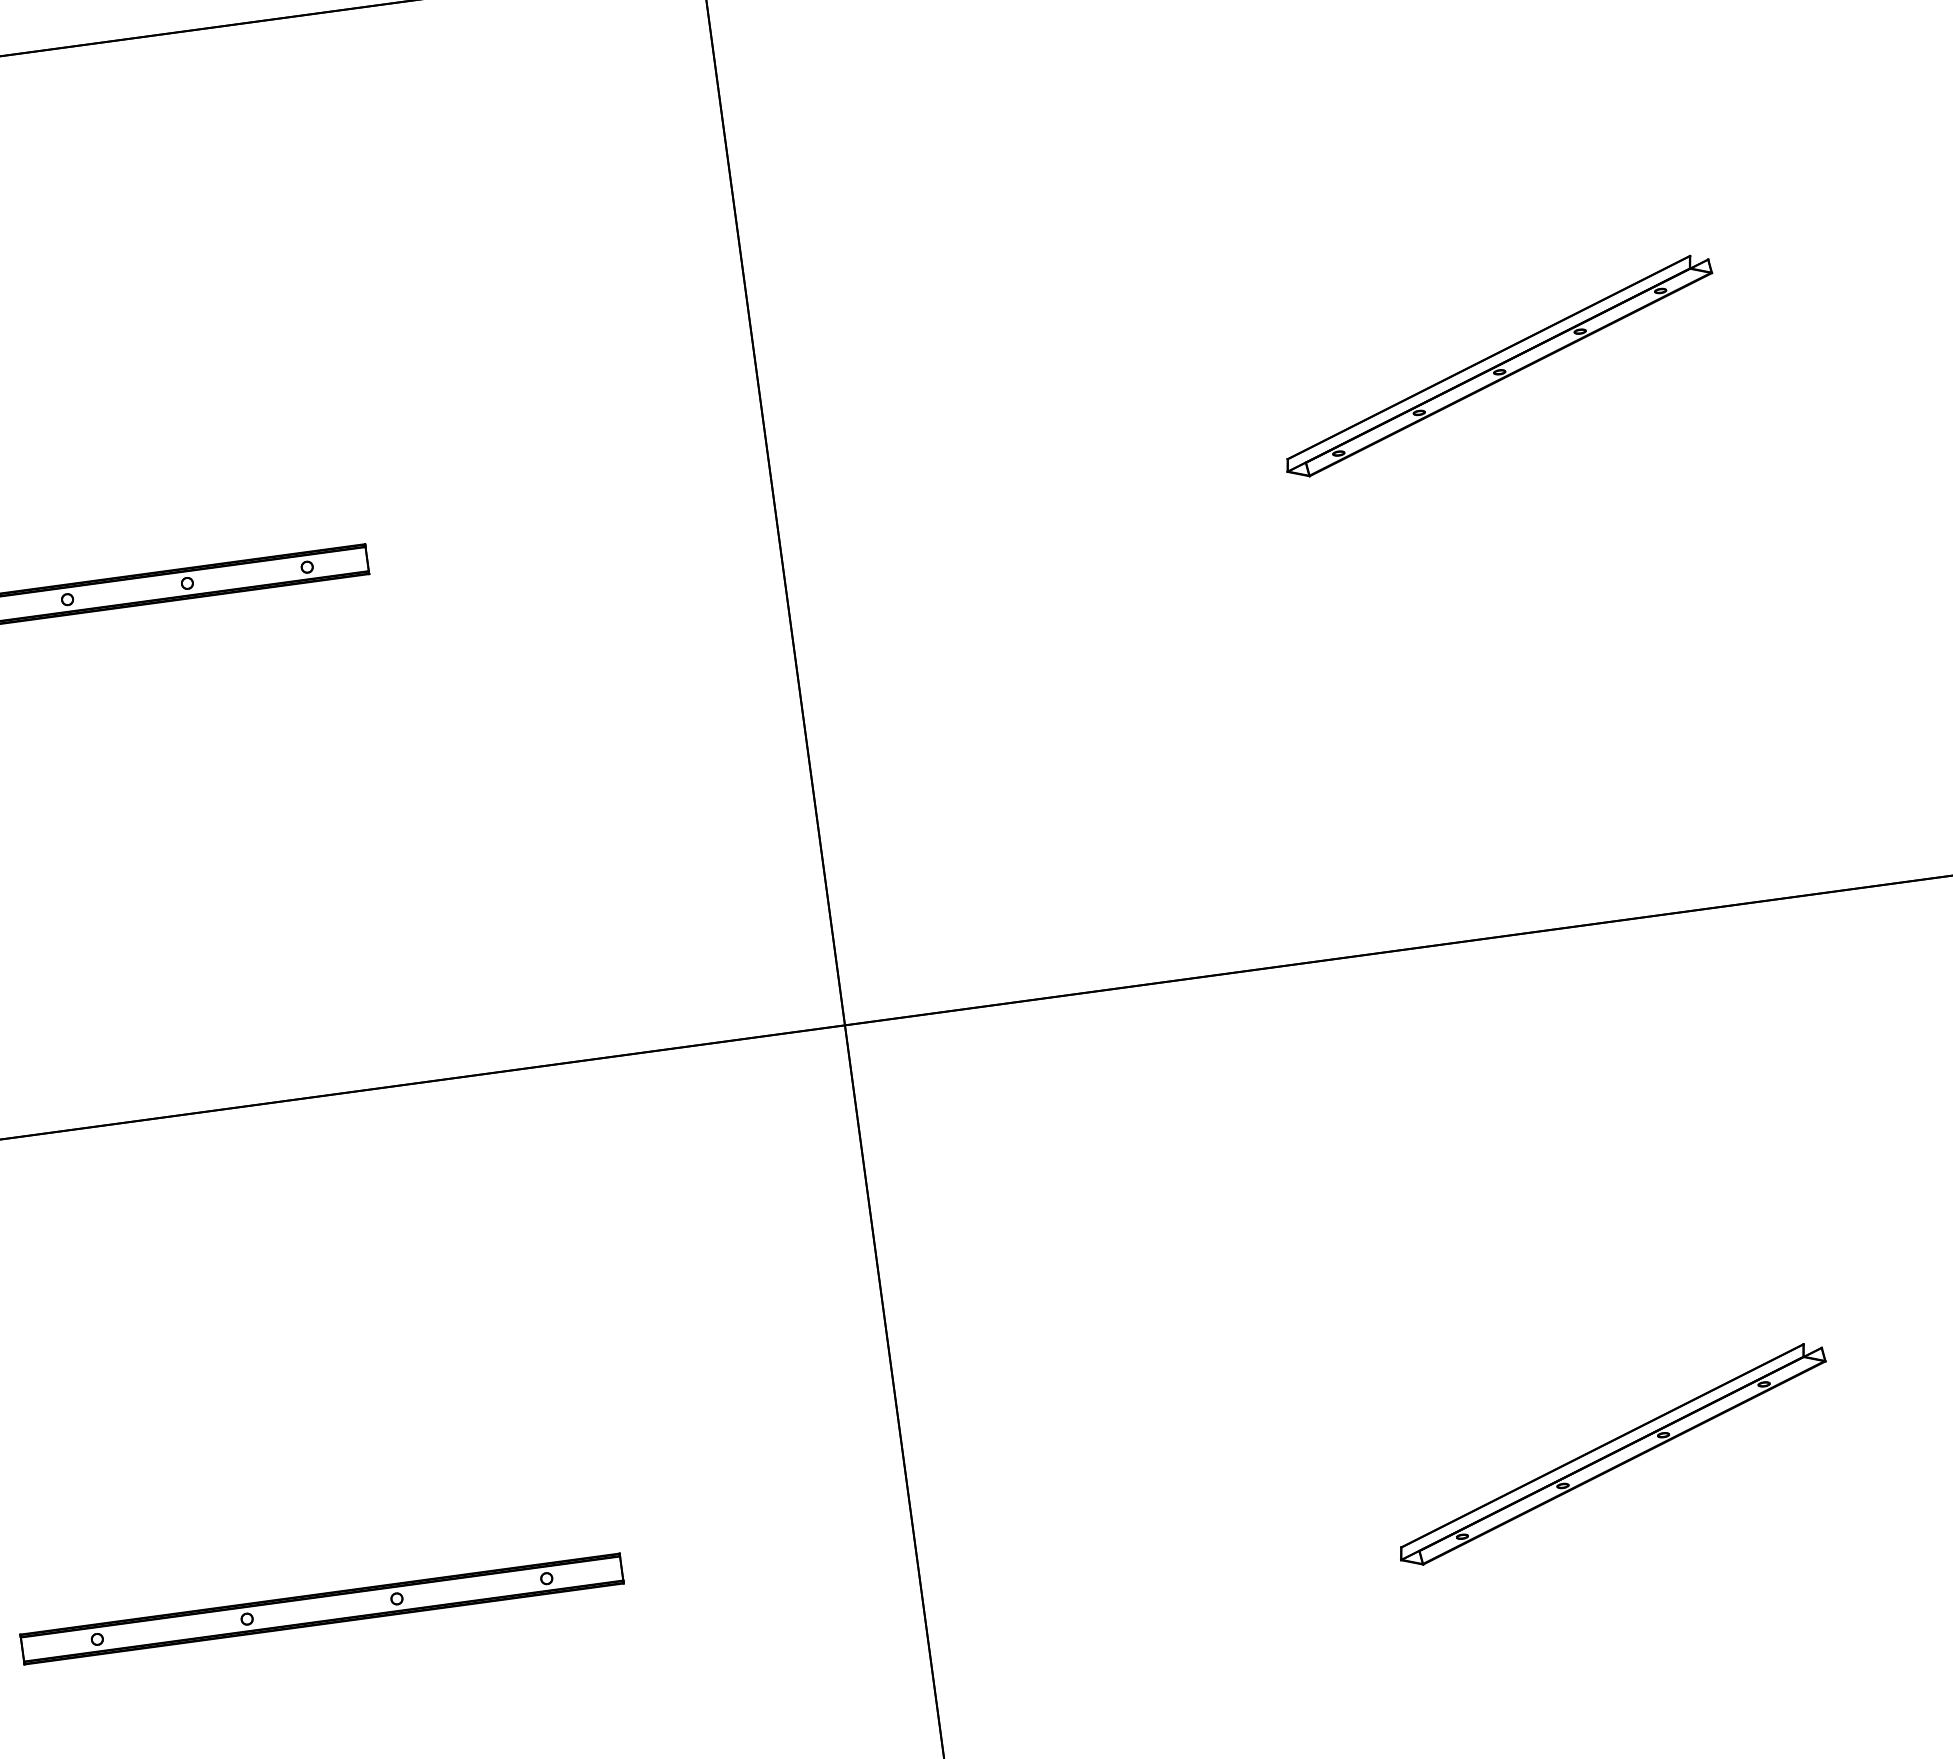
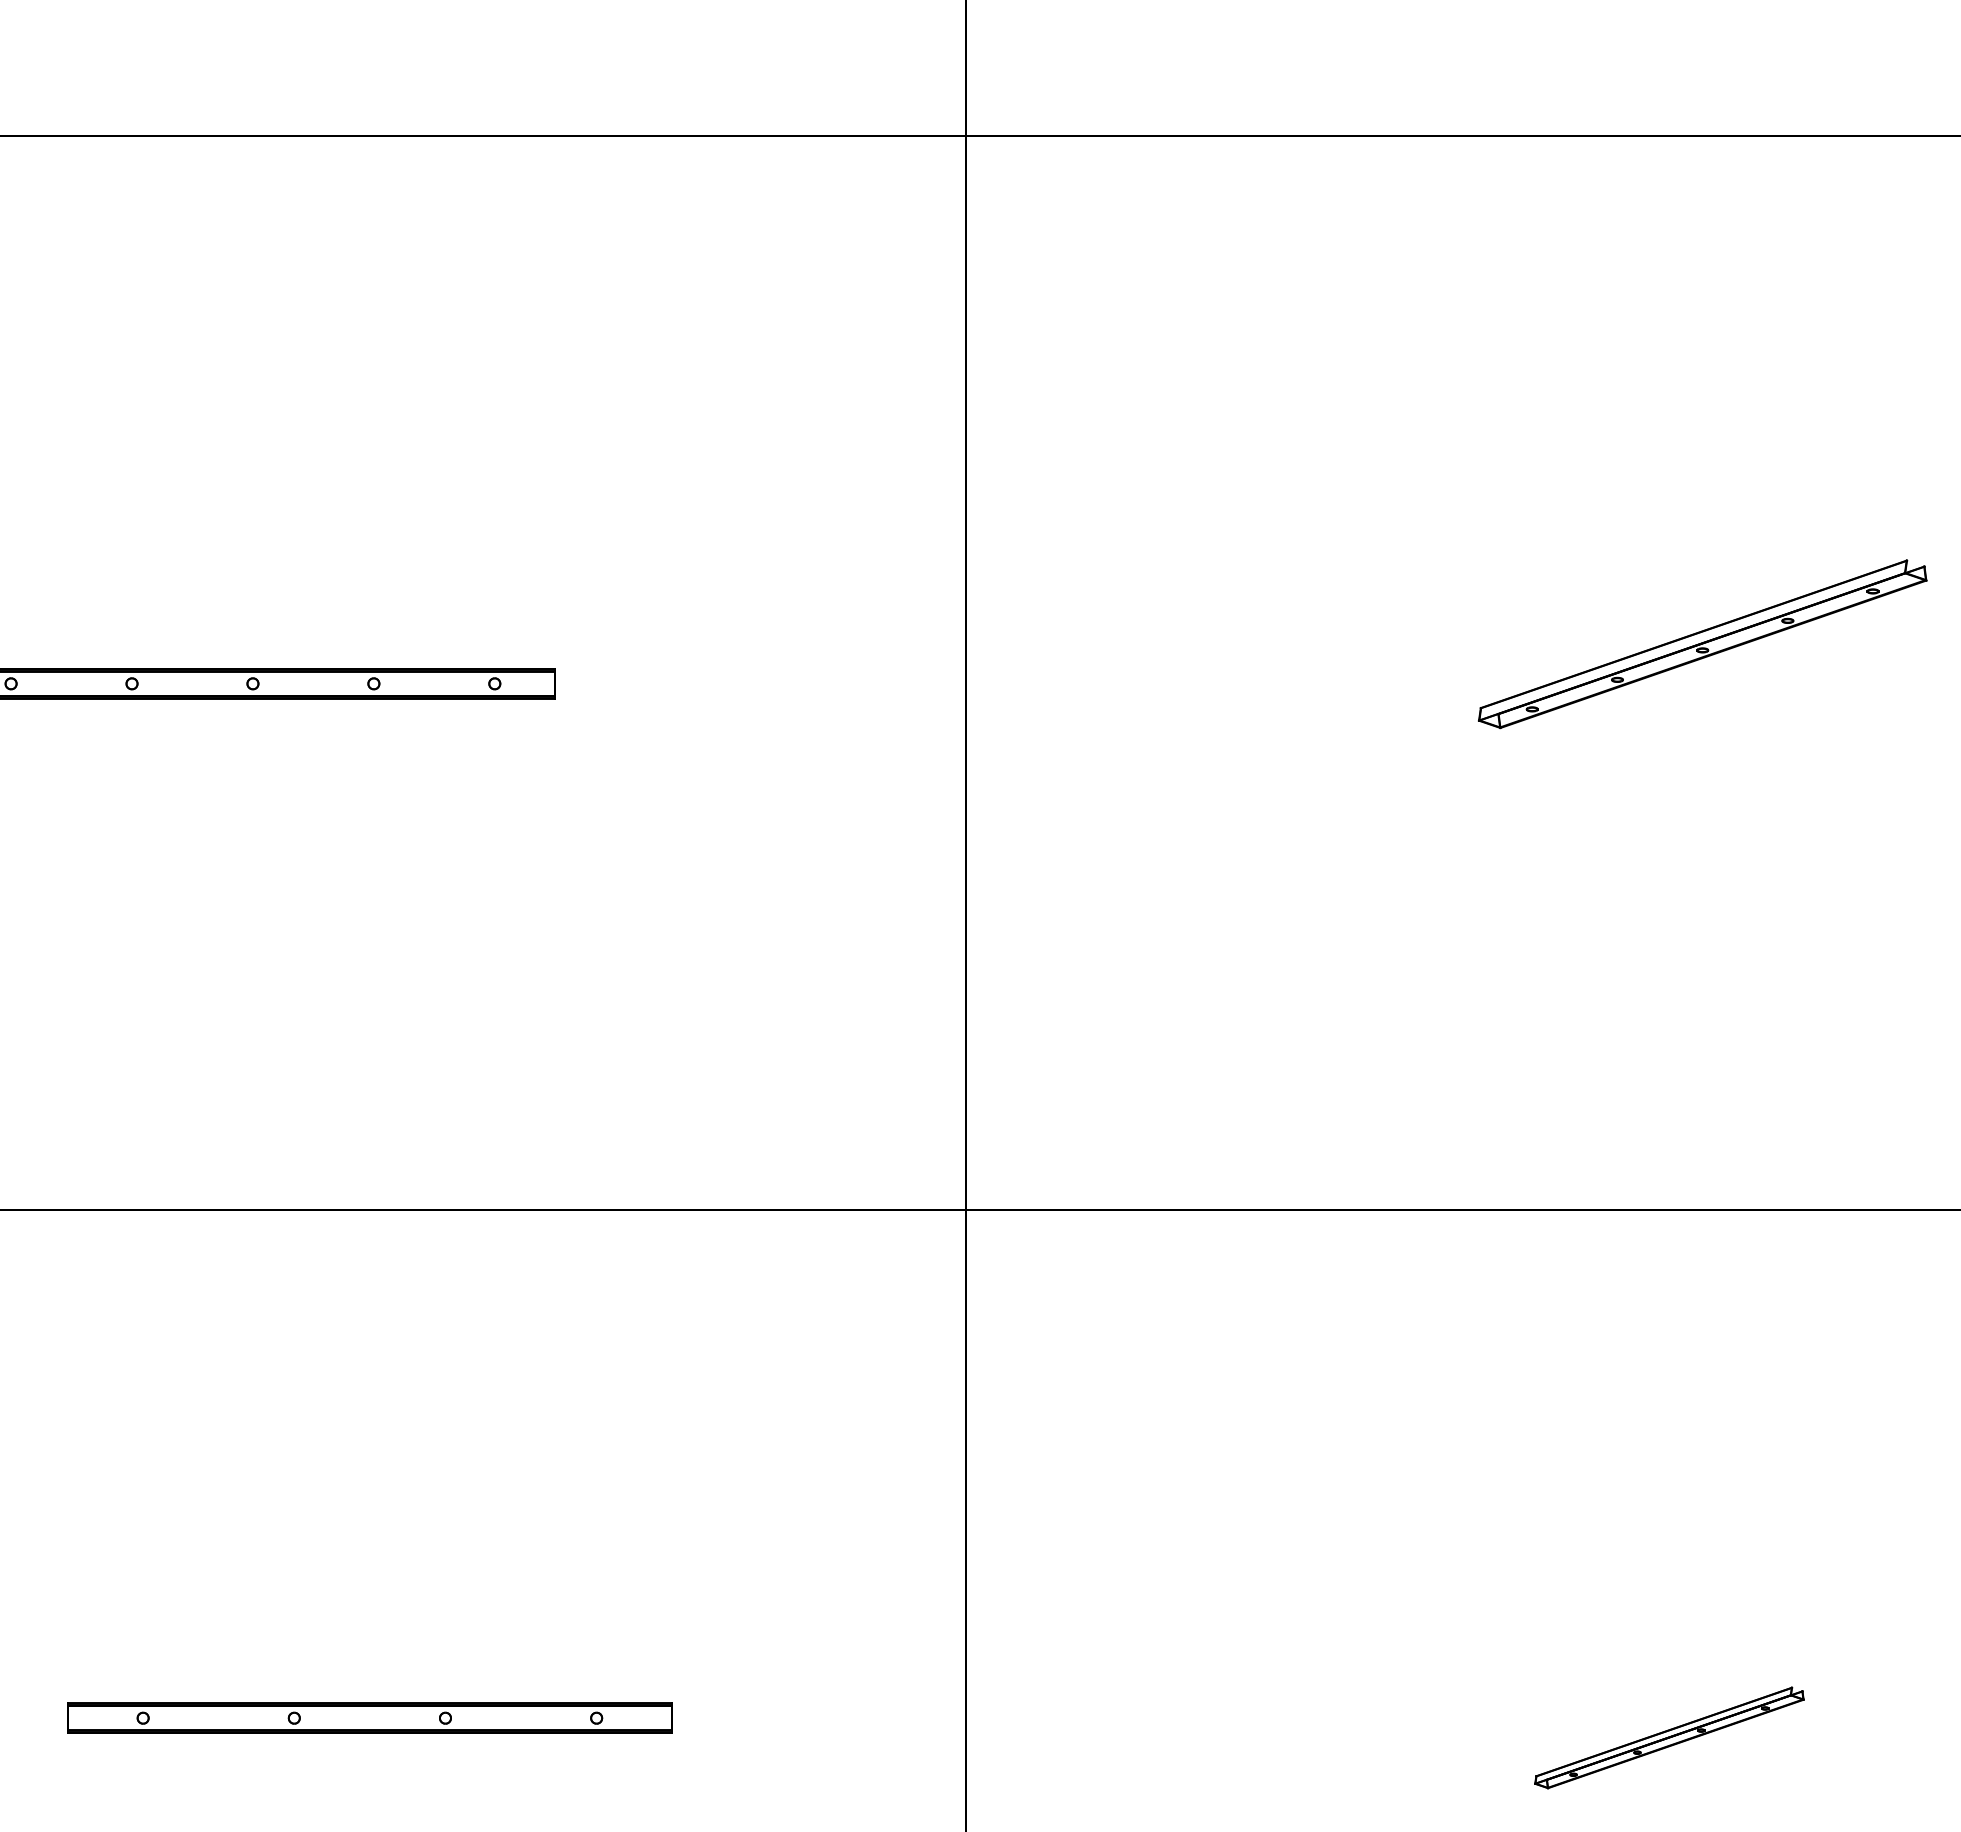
part: (1612, 1454) -> (1669, 1737), size x0.6

